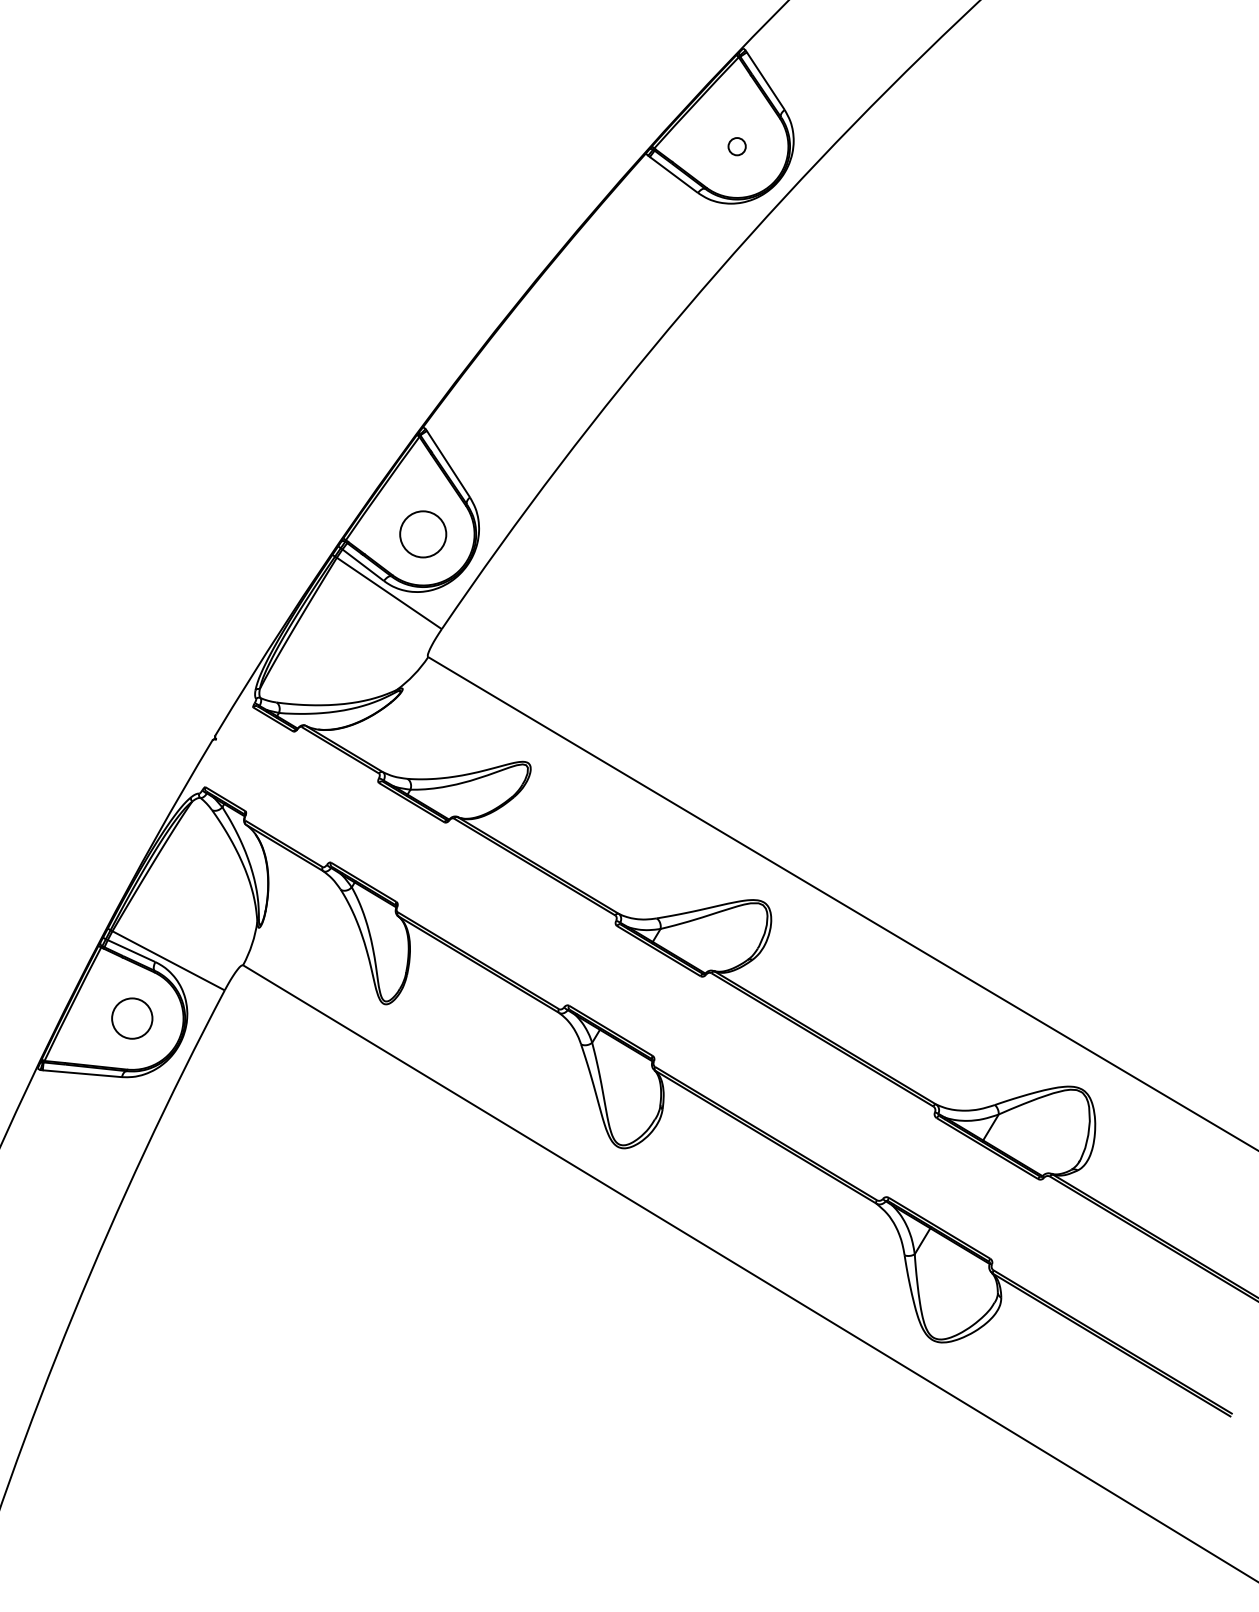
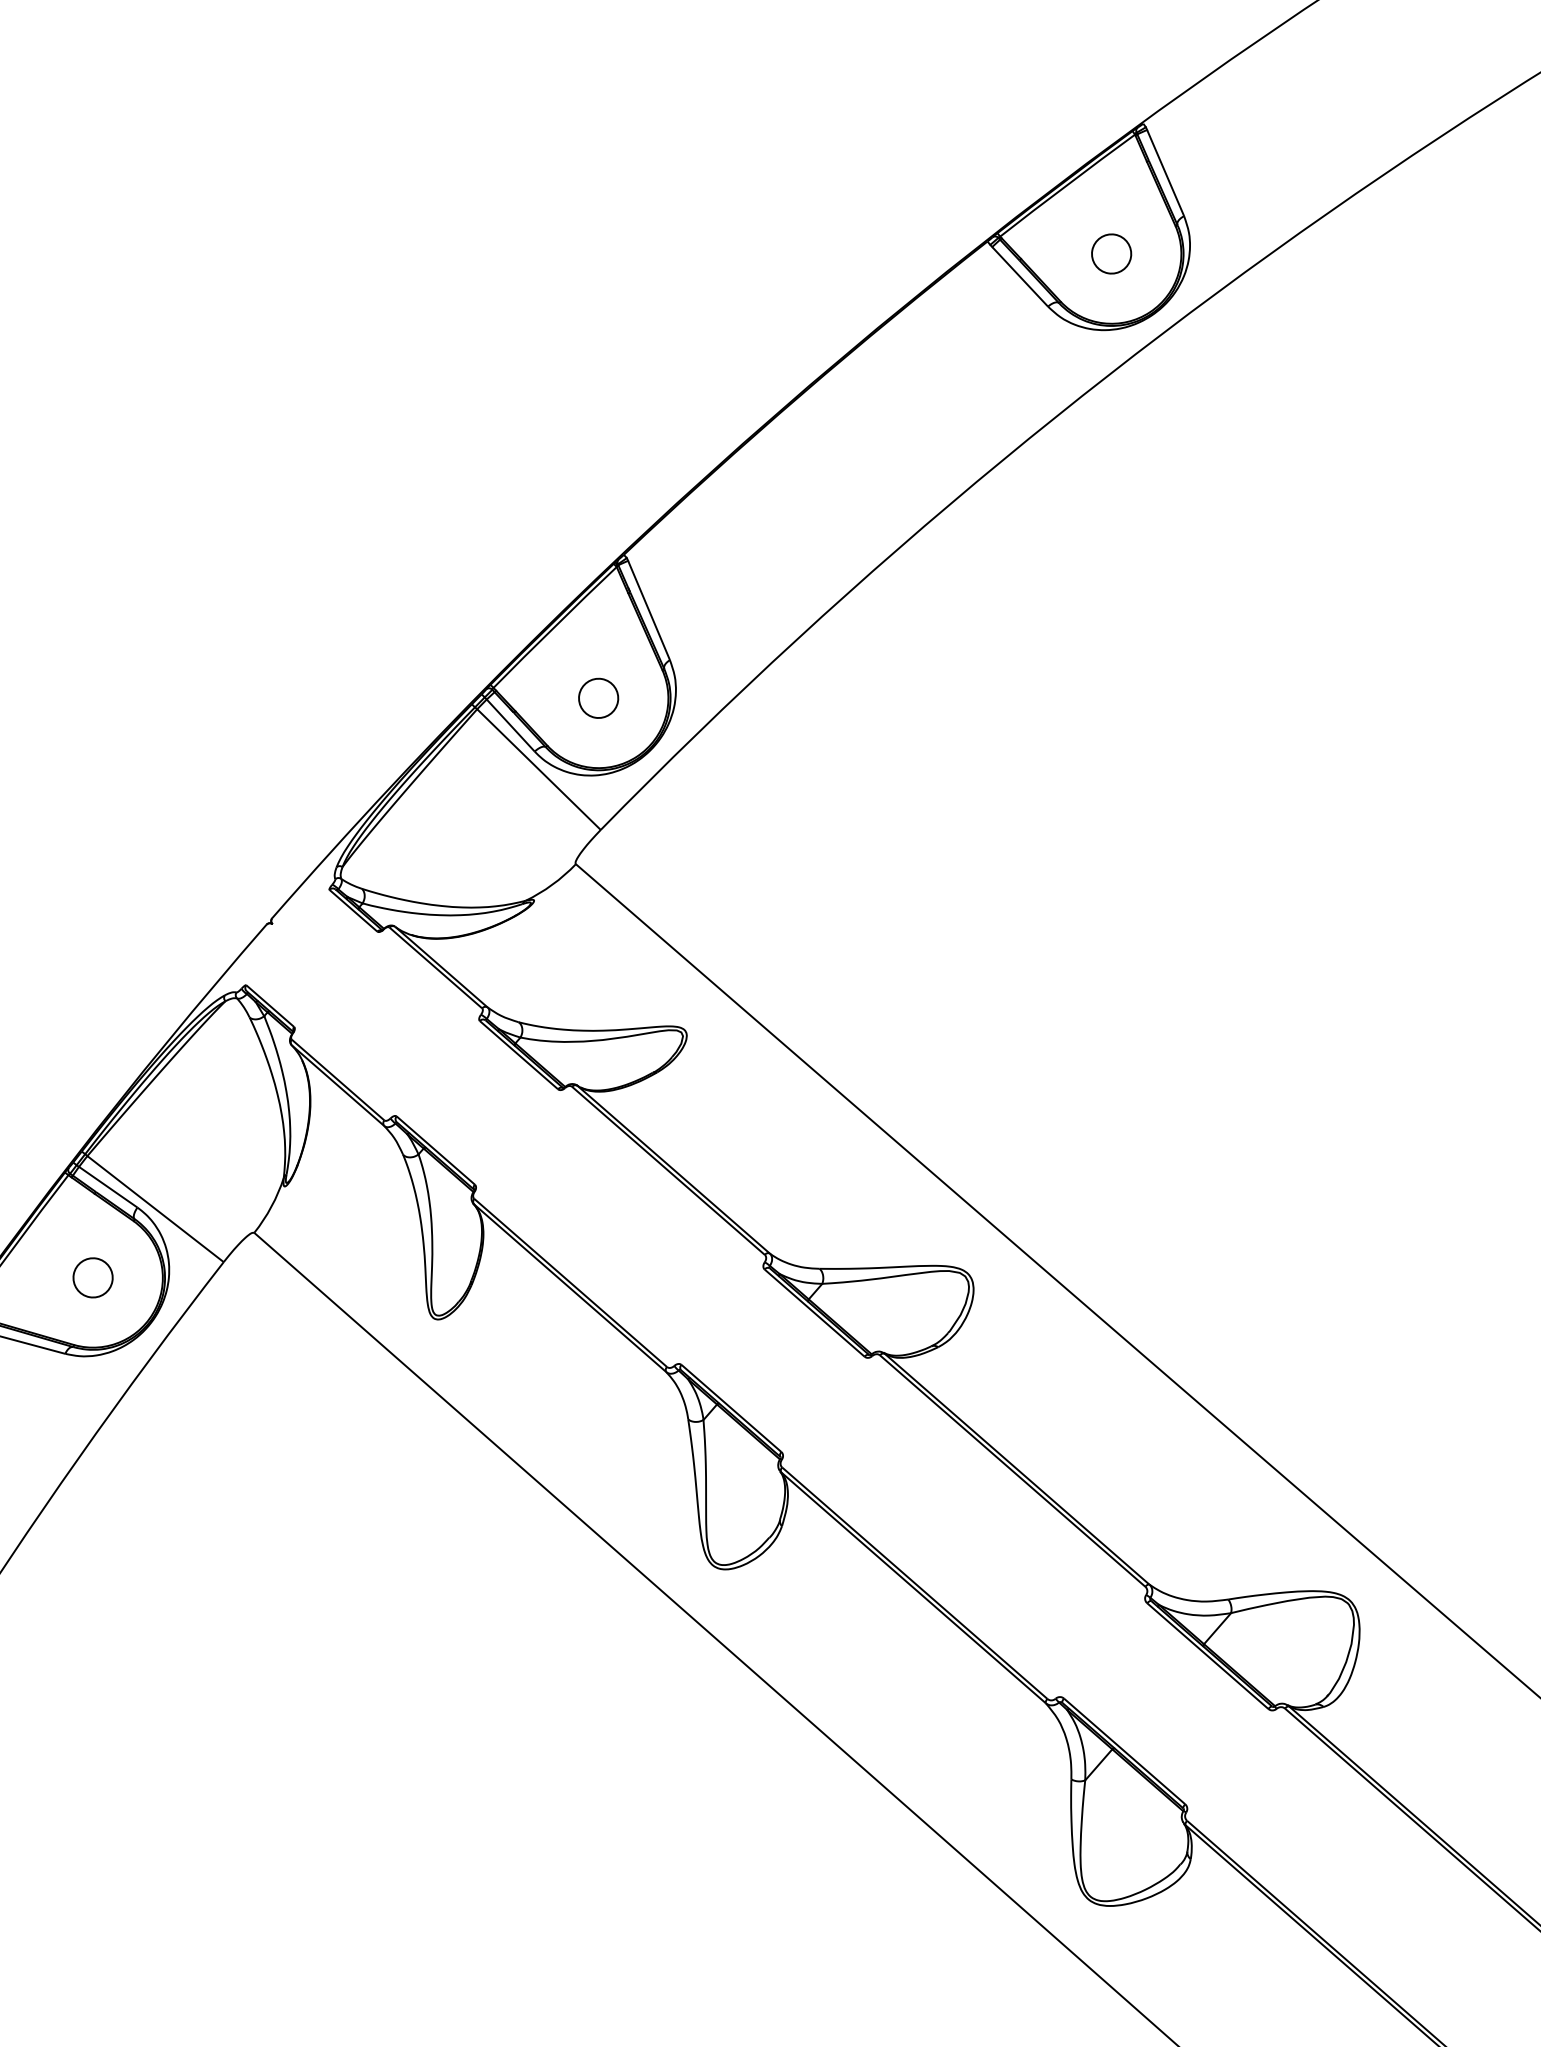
circle: (736, 146) -> (1110, 253), size x1.67
circle: (423, 533) -> (599, 697), size x0.62
circle: (131, 1018) -> (92, 1277), size x0.71

